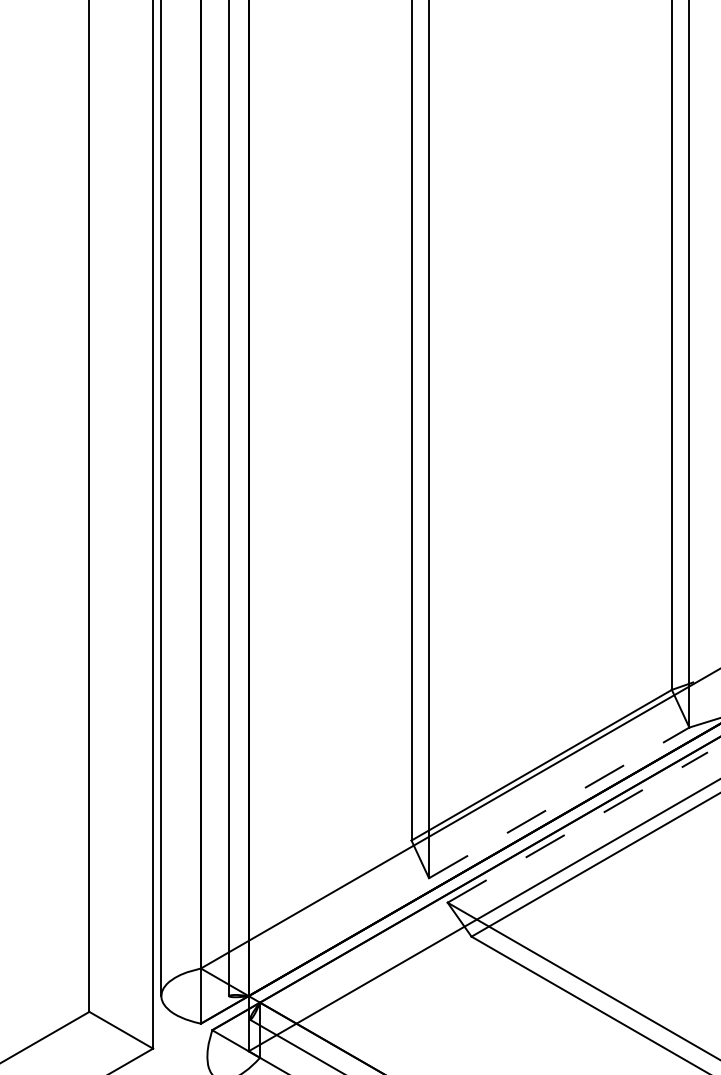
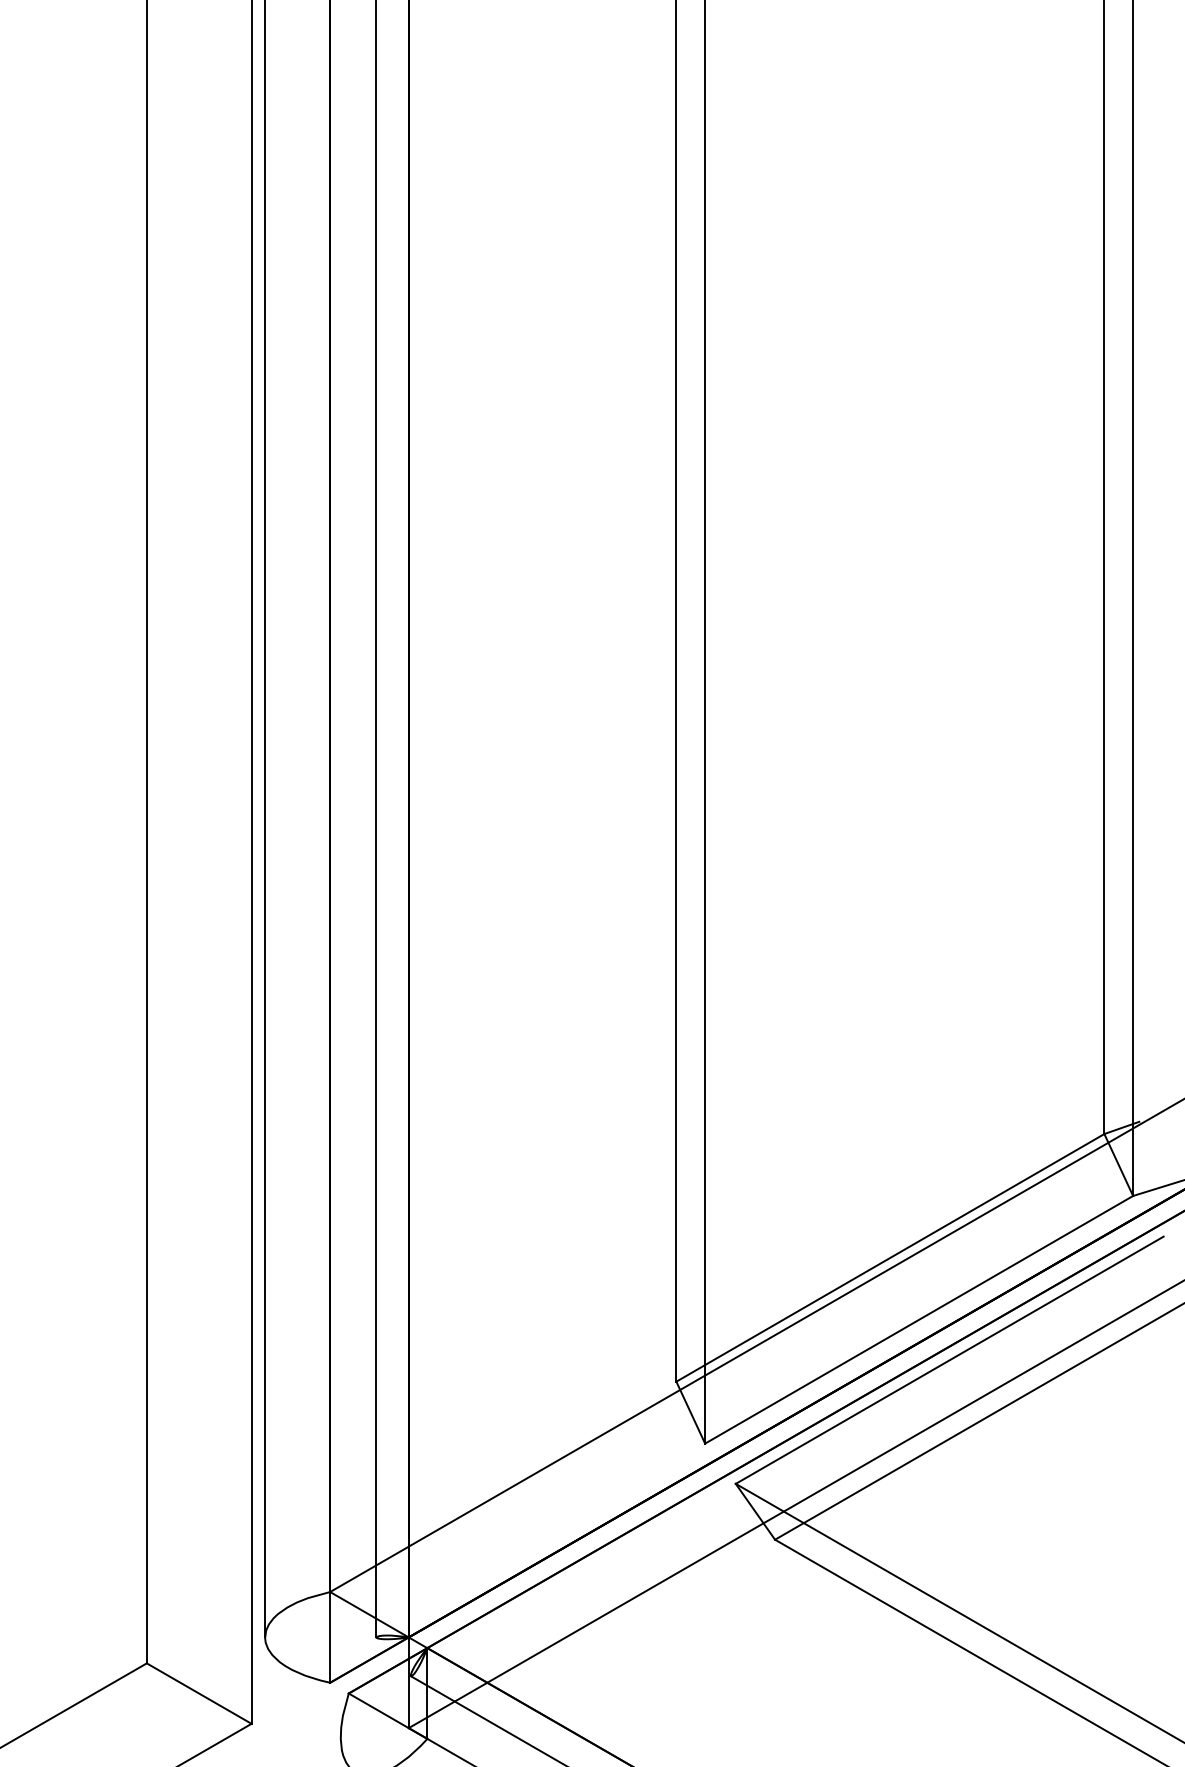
line: (559, 802) -> (919, 1319), dashed -> solid
line: (578, 827) -> (950, 1360), dashed -> solid

